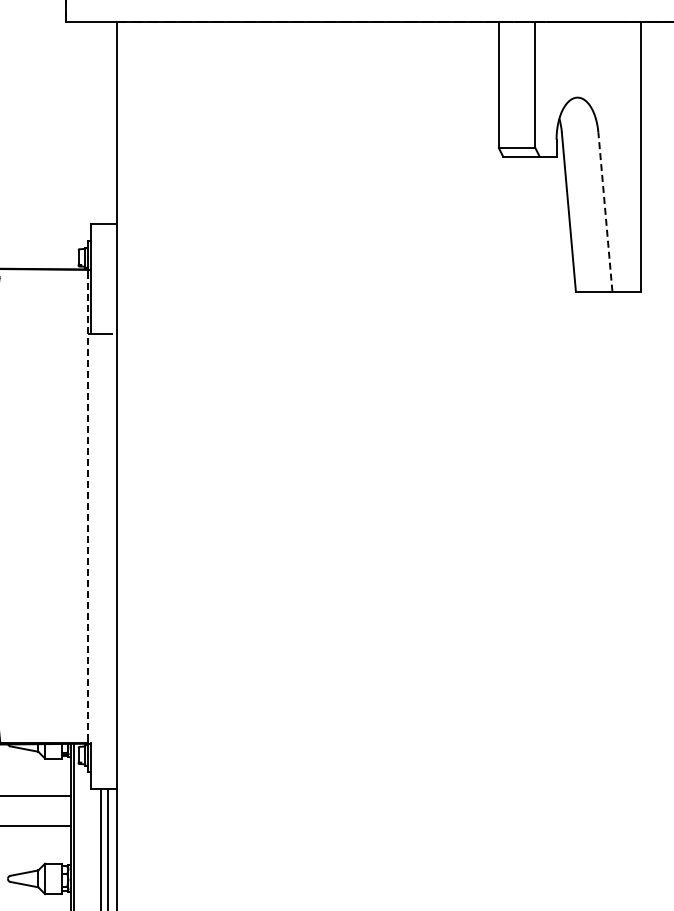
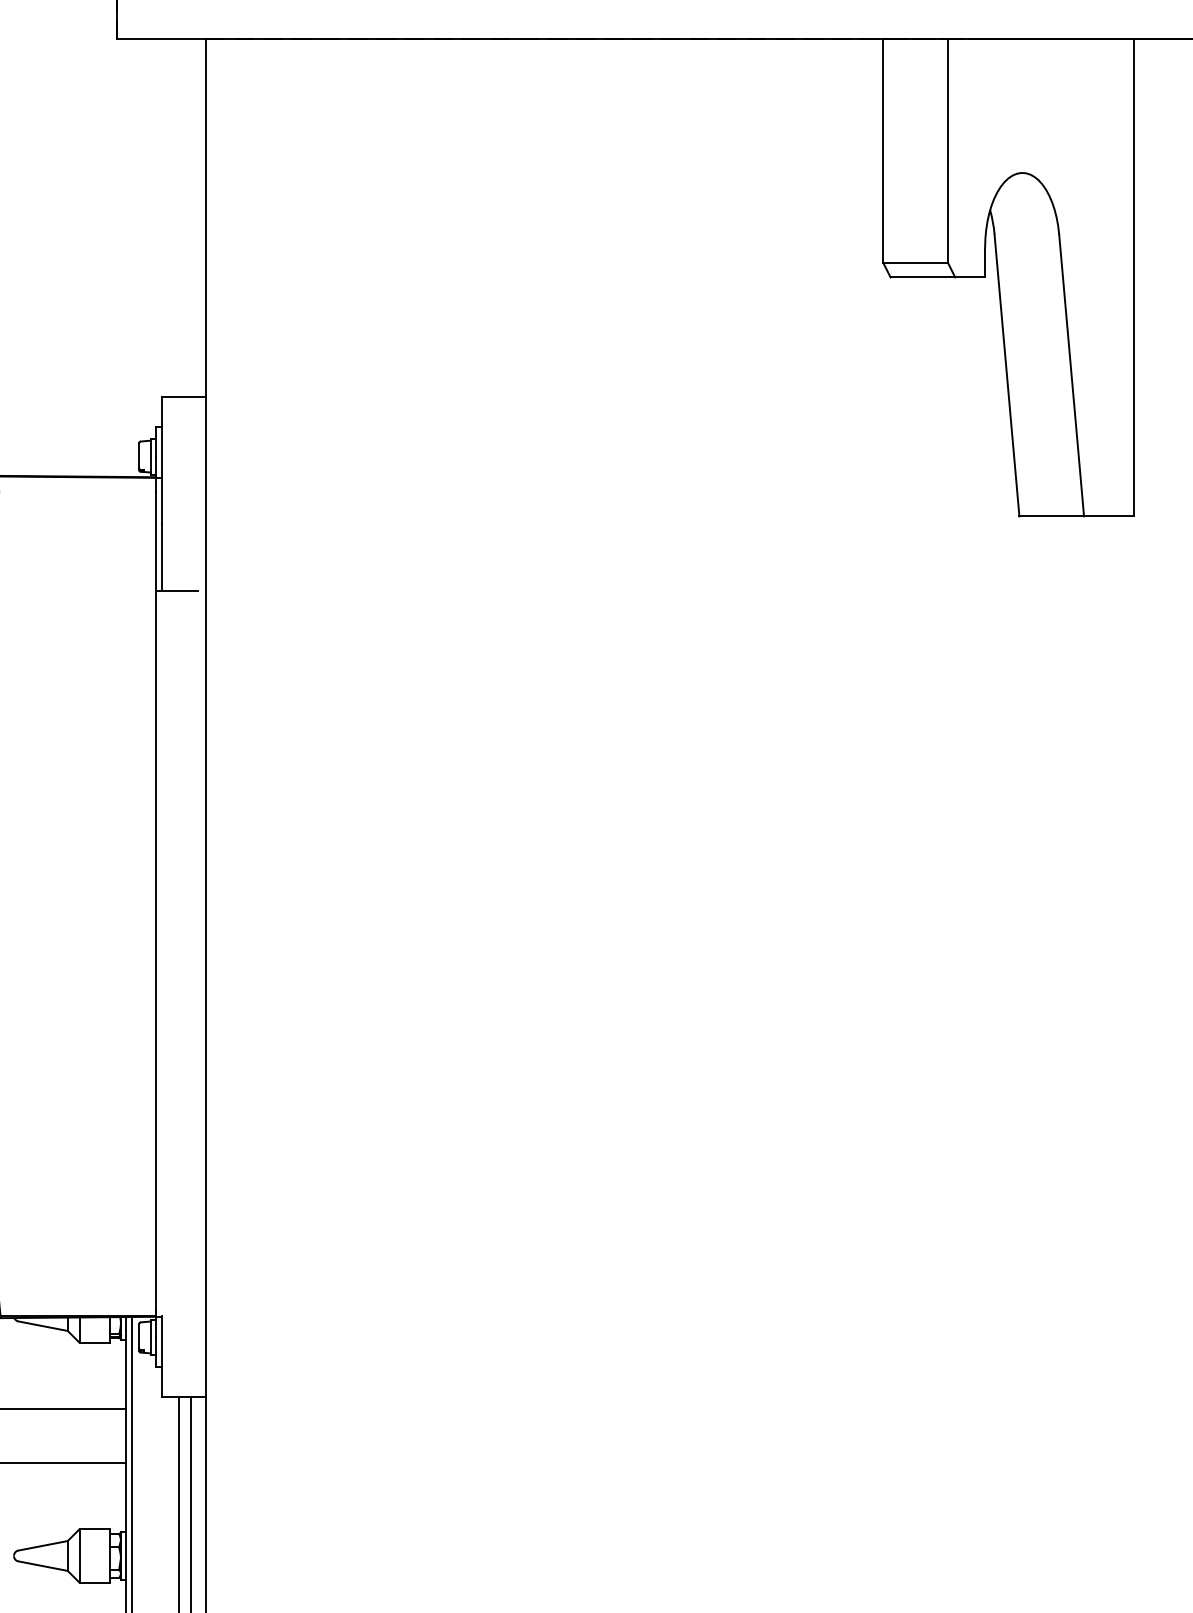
line: (605, 212) -> (1071, 376), dashed -> solid
line: (87, 508) -> (154, 900), dashed -> solid

